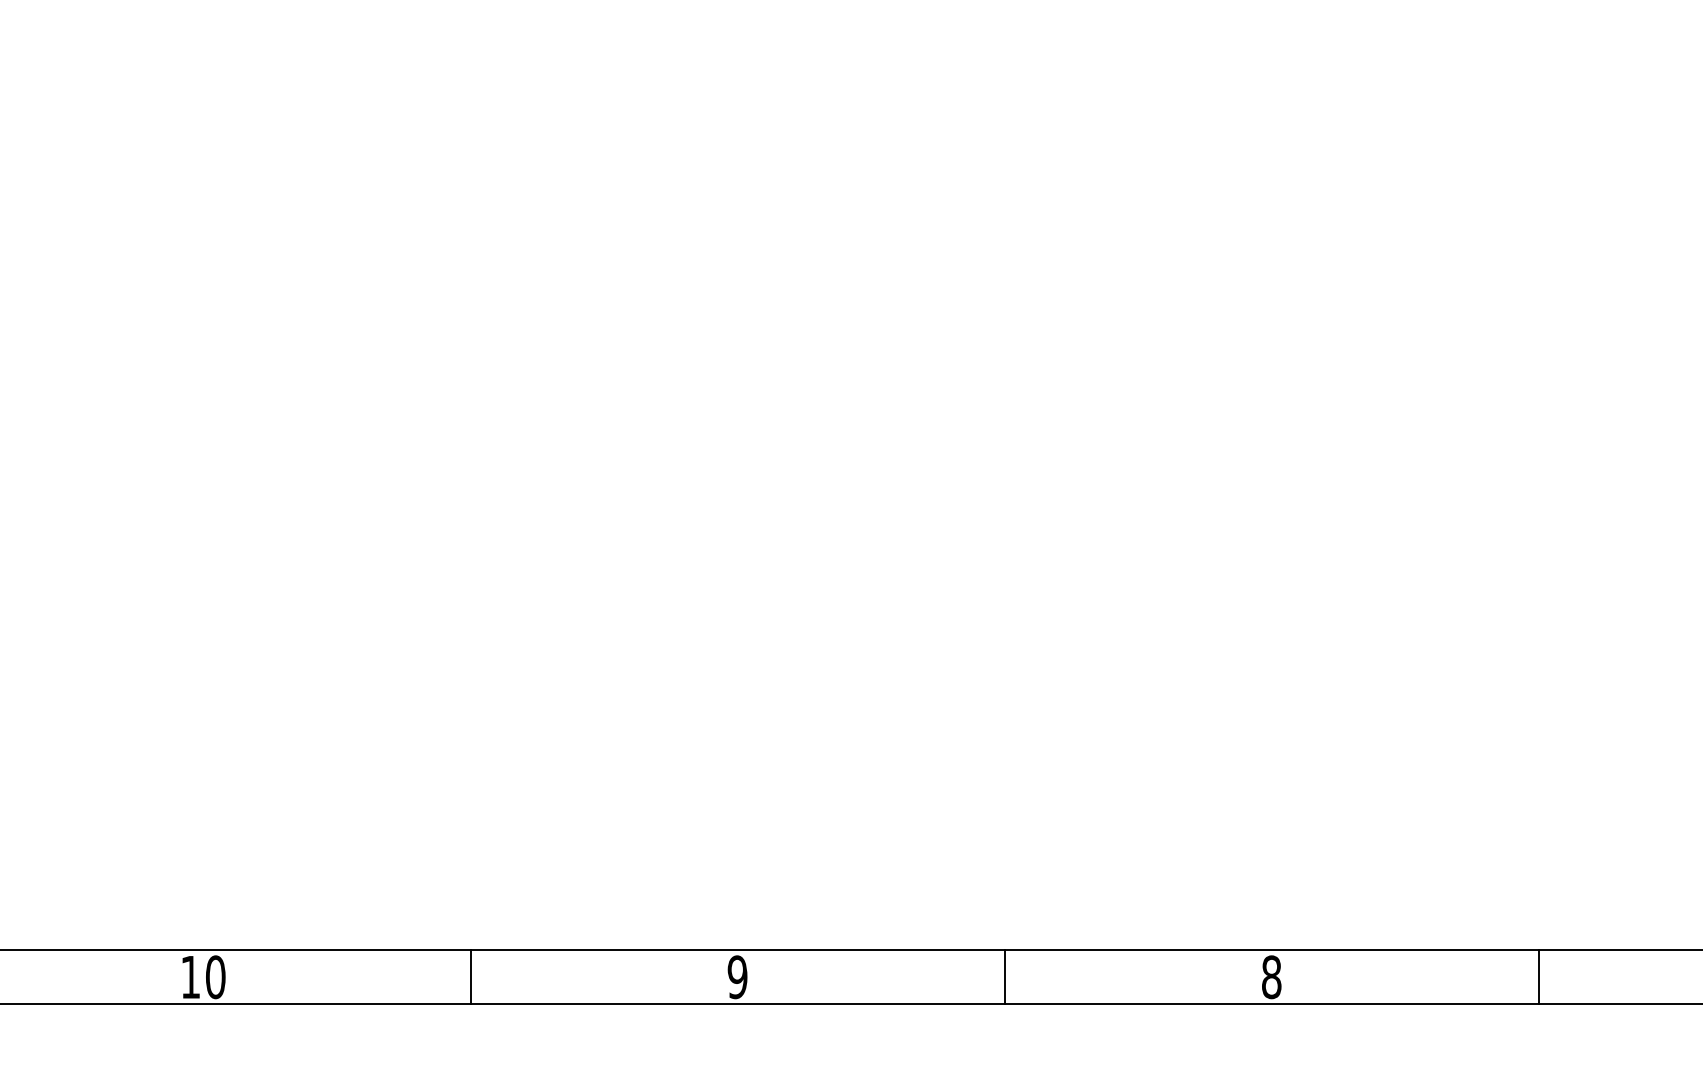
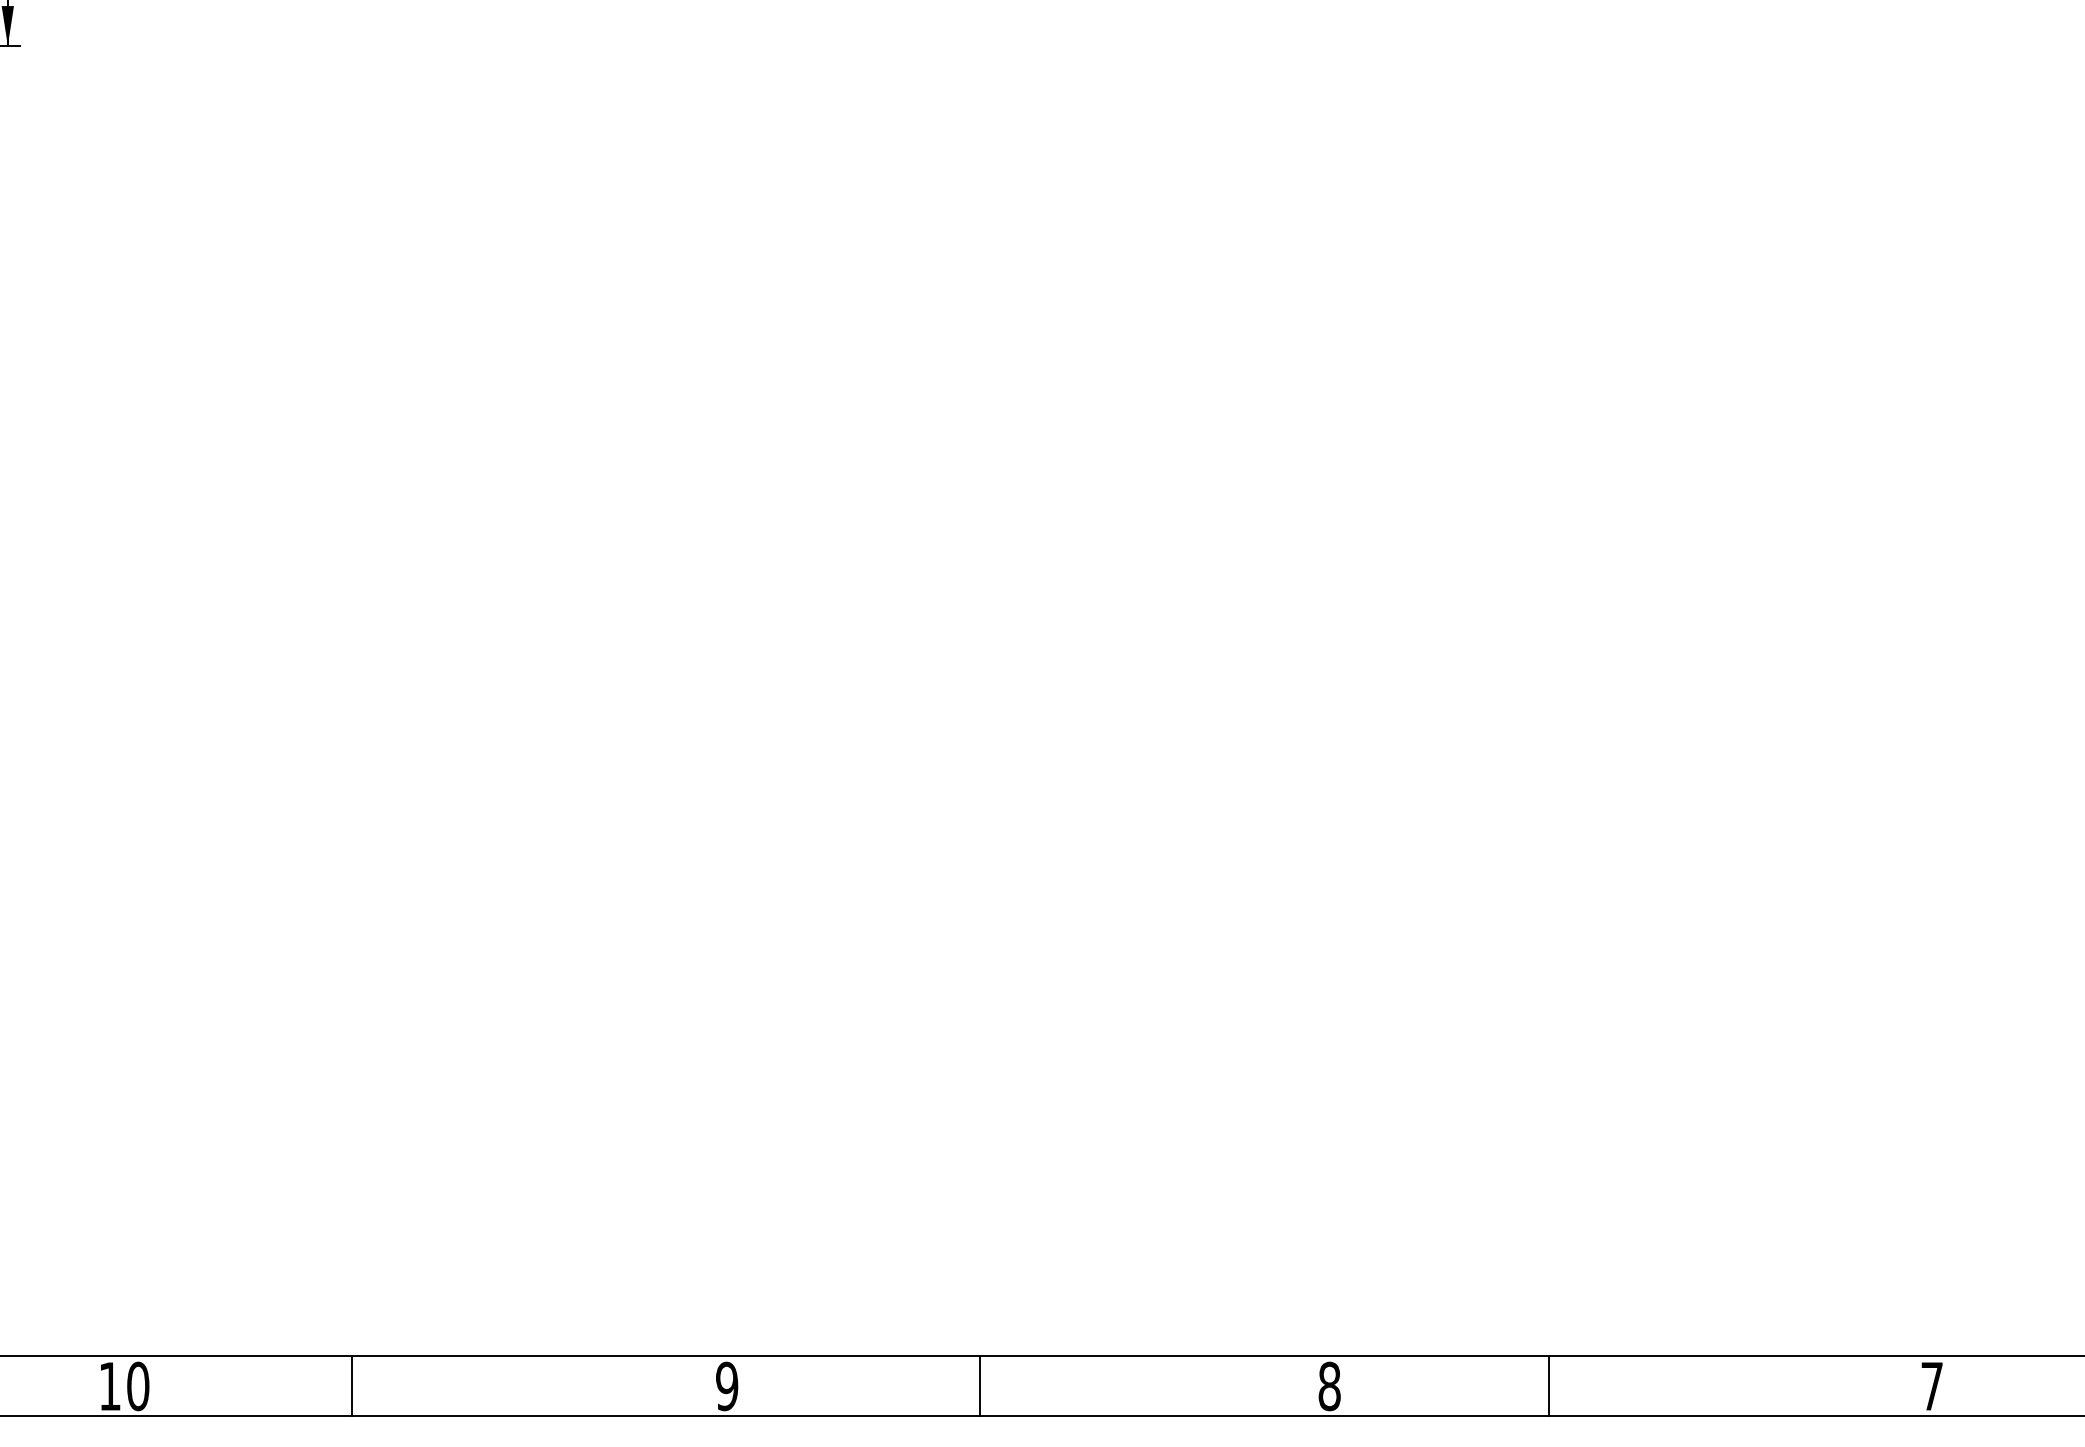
line: (471, 977) -> (352, 1386), moved
line: (1005, 977) -> (980, 1386), moved
line: (1539, 977) -> (1548, 1386), moved

